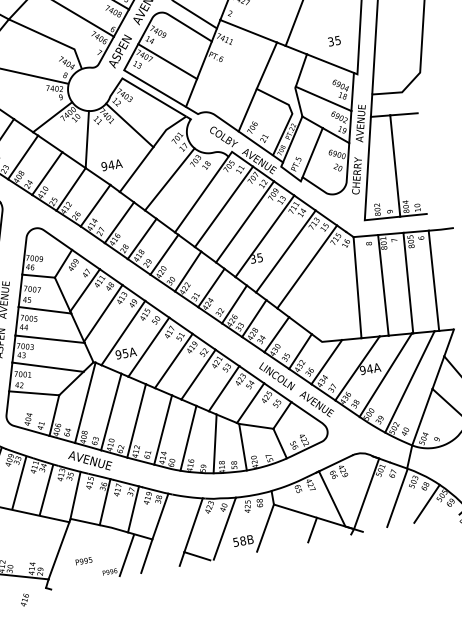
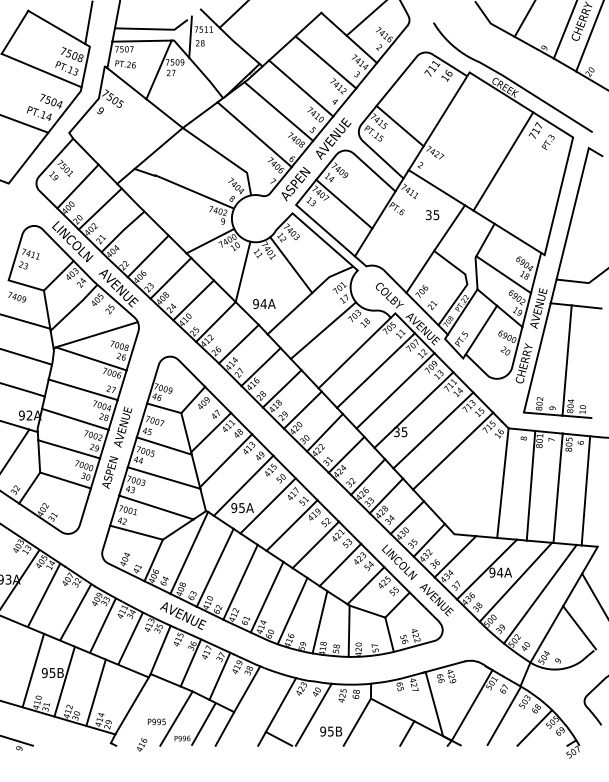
text: (334, 41) -> (432, 215), moved
text: (239, 541) -> (326, 731), 58B -> 95B
line: (23, 544) -> (95, 692), added
line: (101, 554) -> (176, 718), added
text: (25, 599) -> (142, 744), moved

